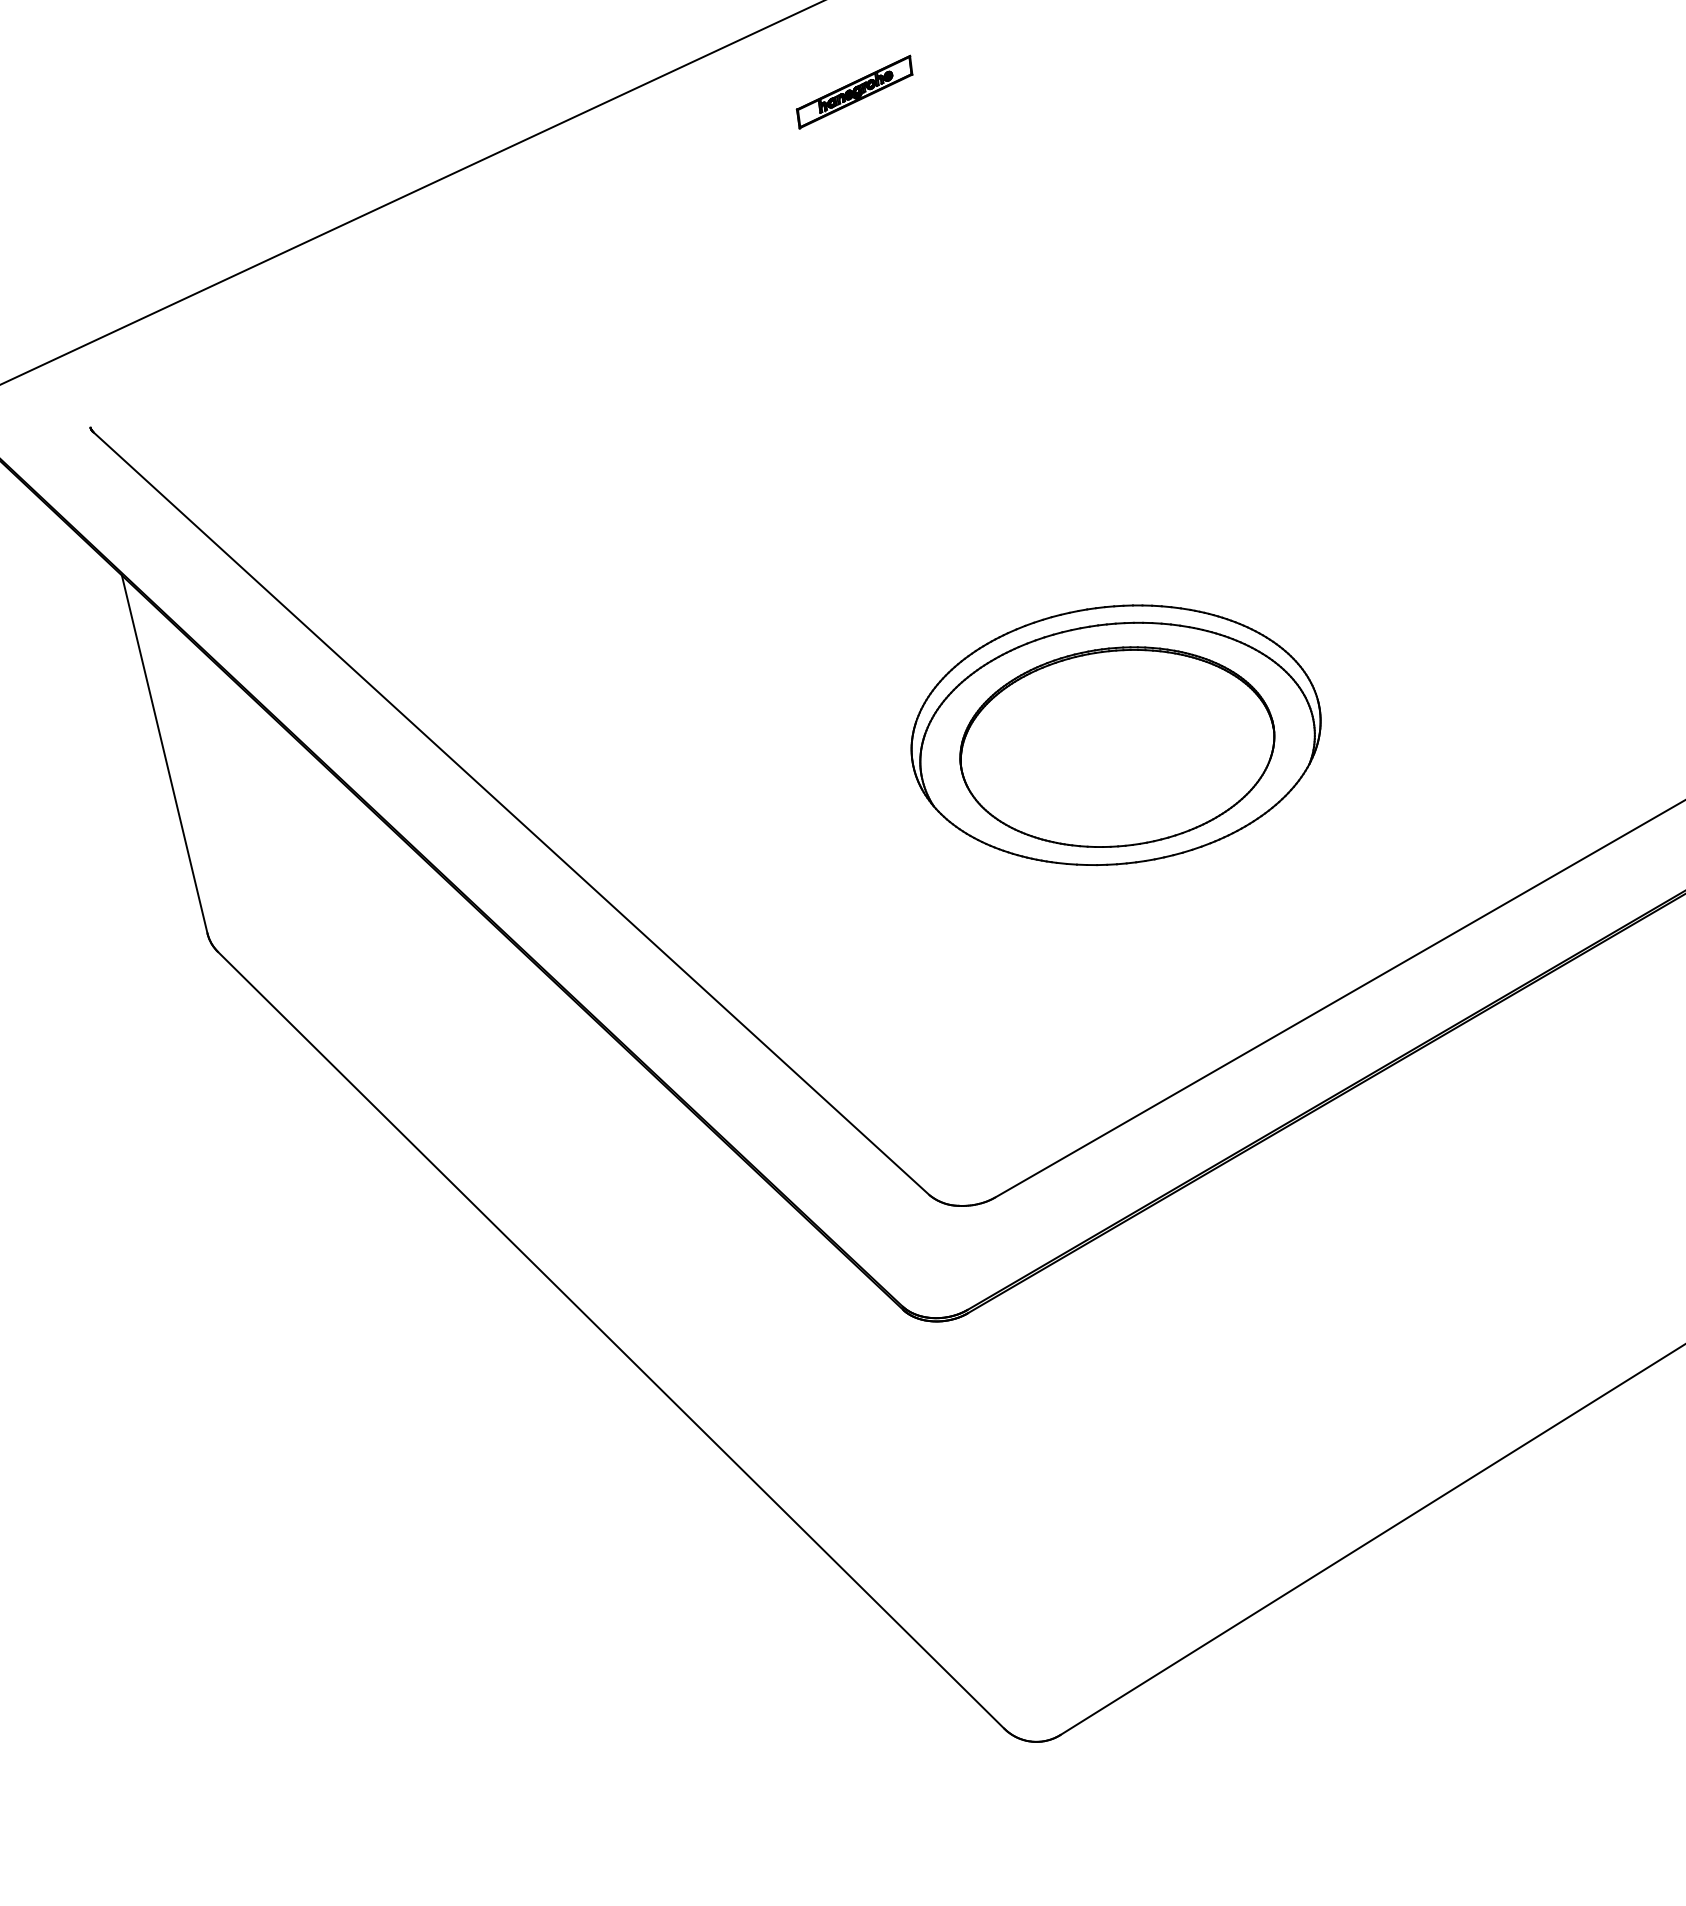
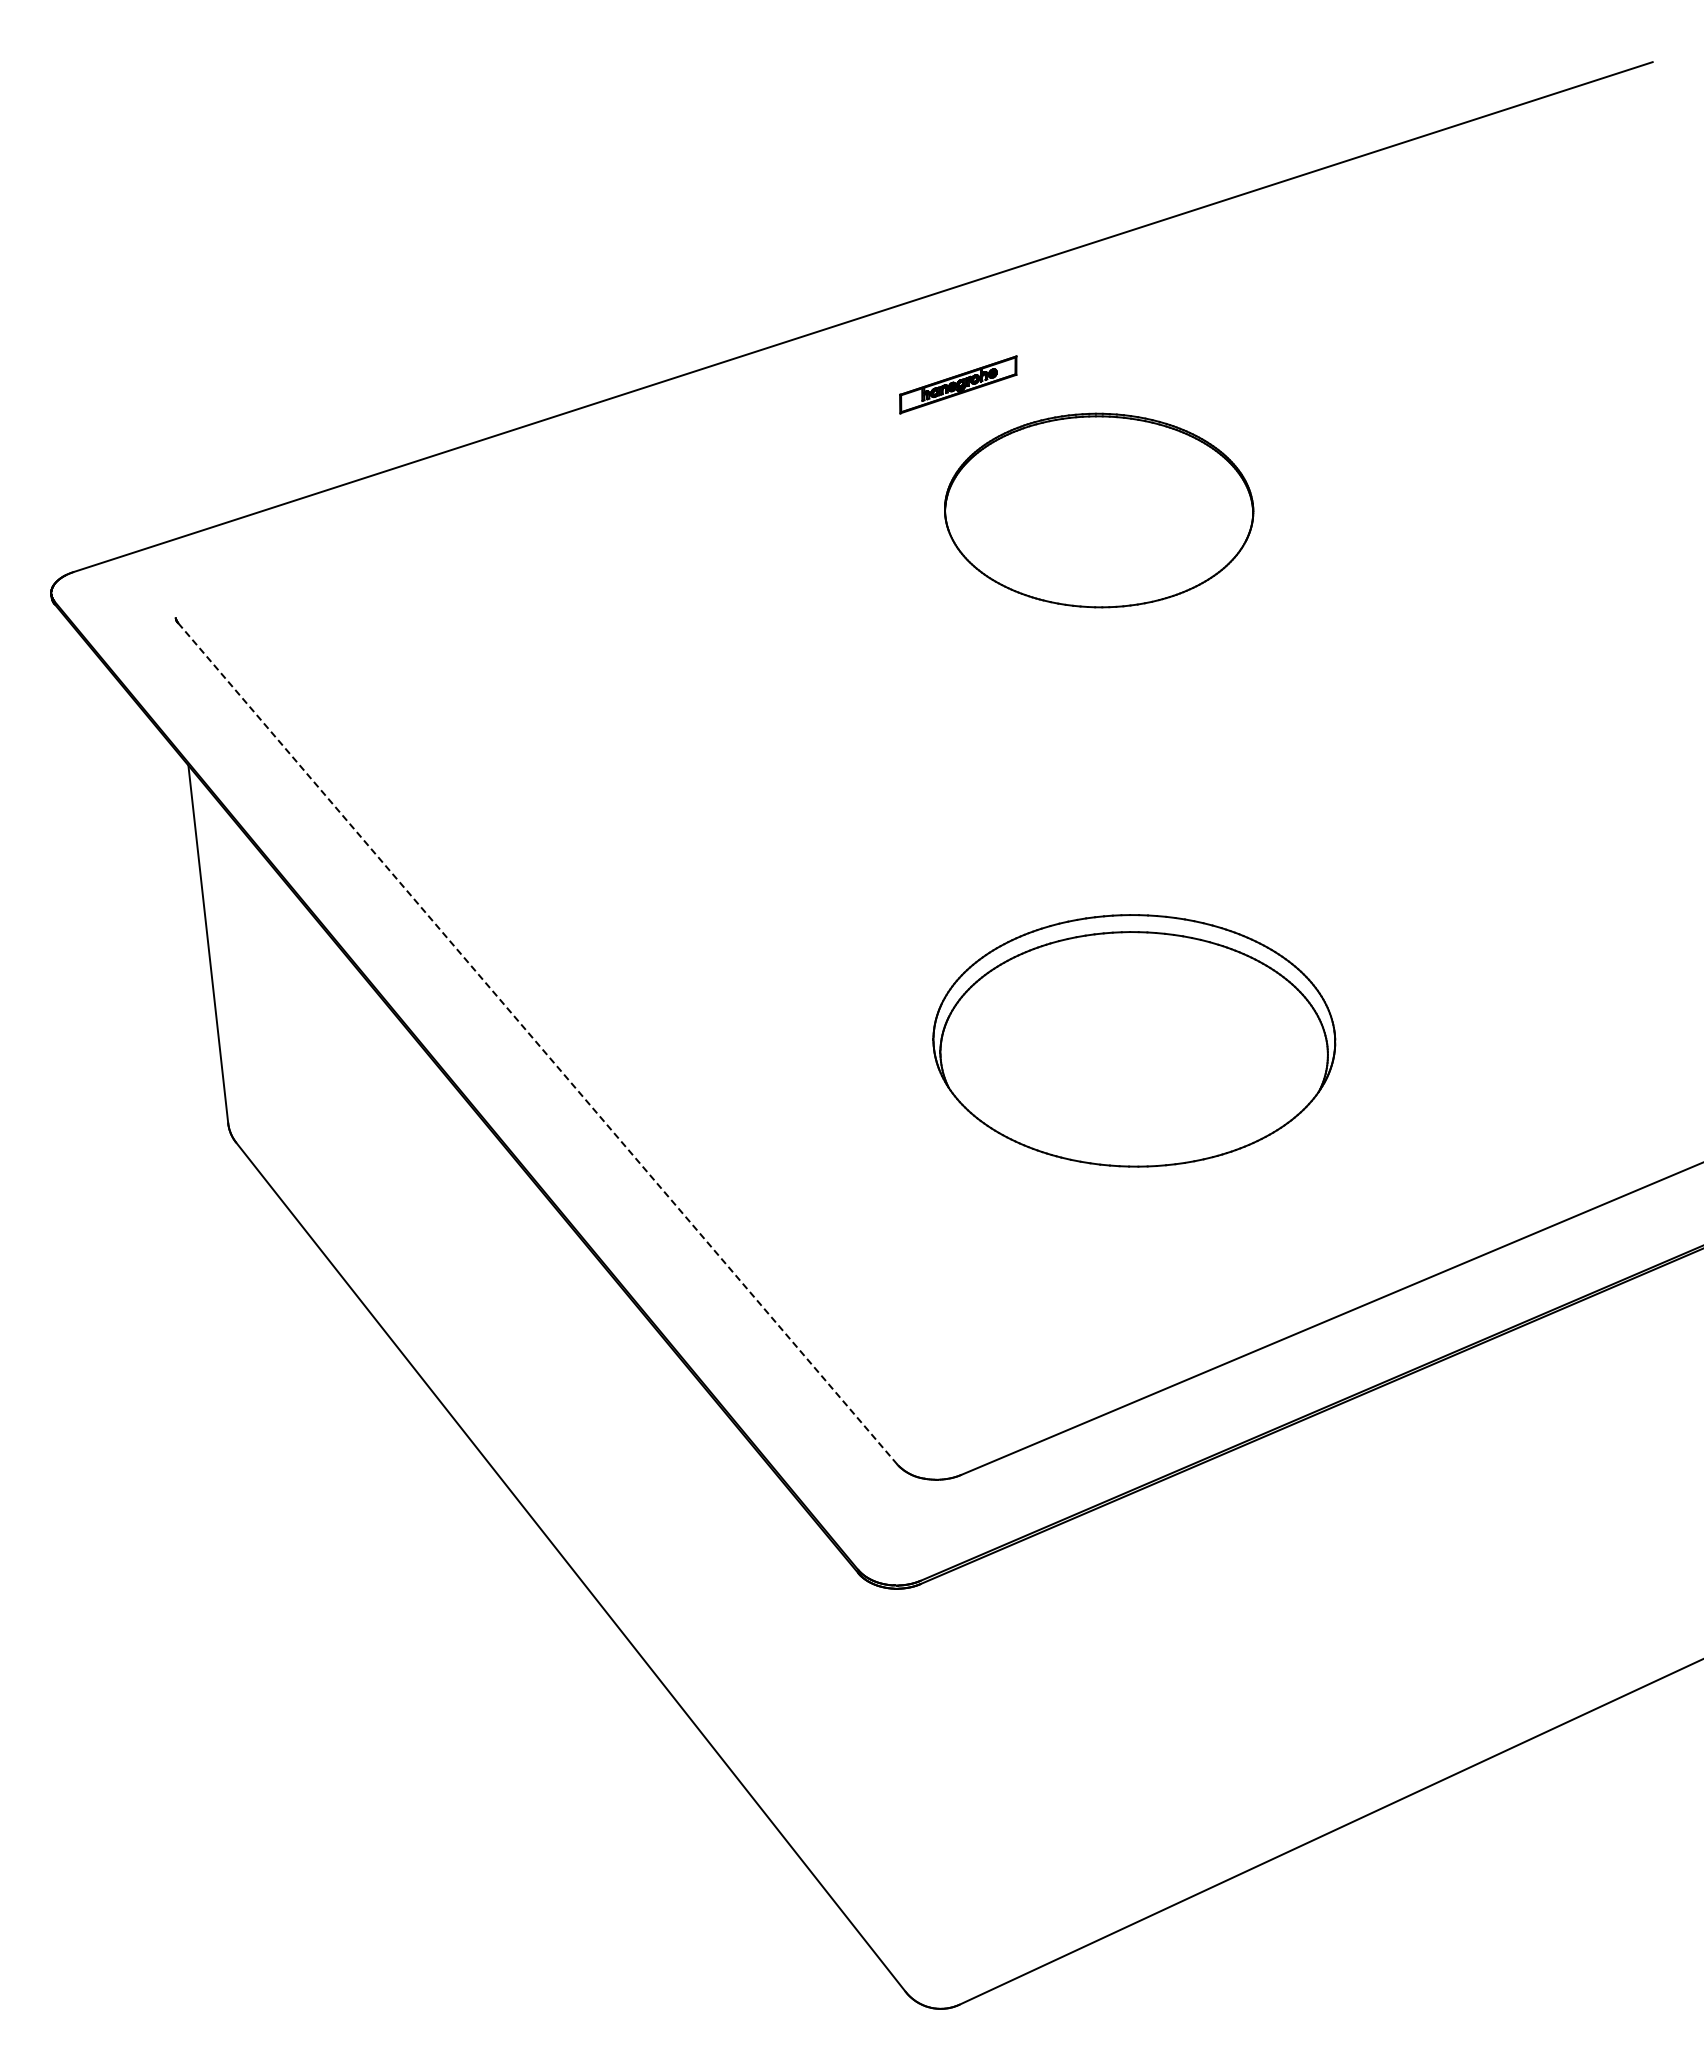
part: (1117, 747) -> (1099, 510), moved
line: (511, 813) -> (537, 1043), solid -> dashed

